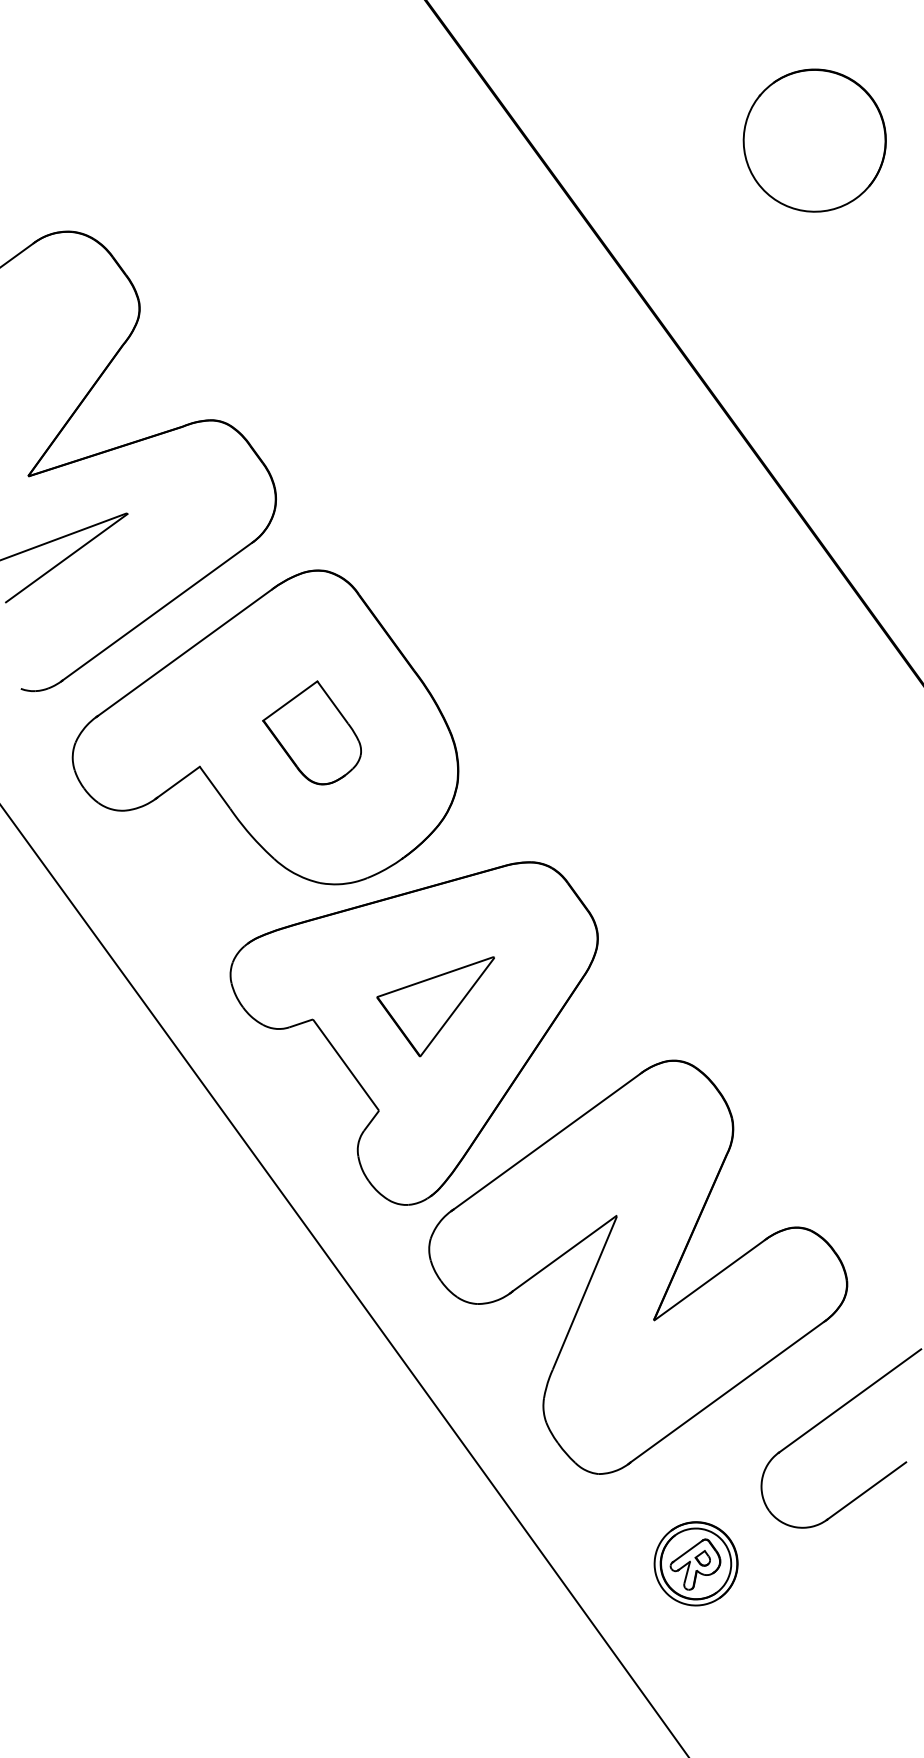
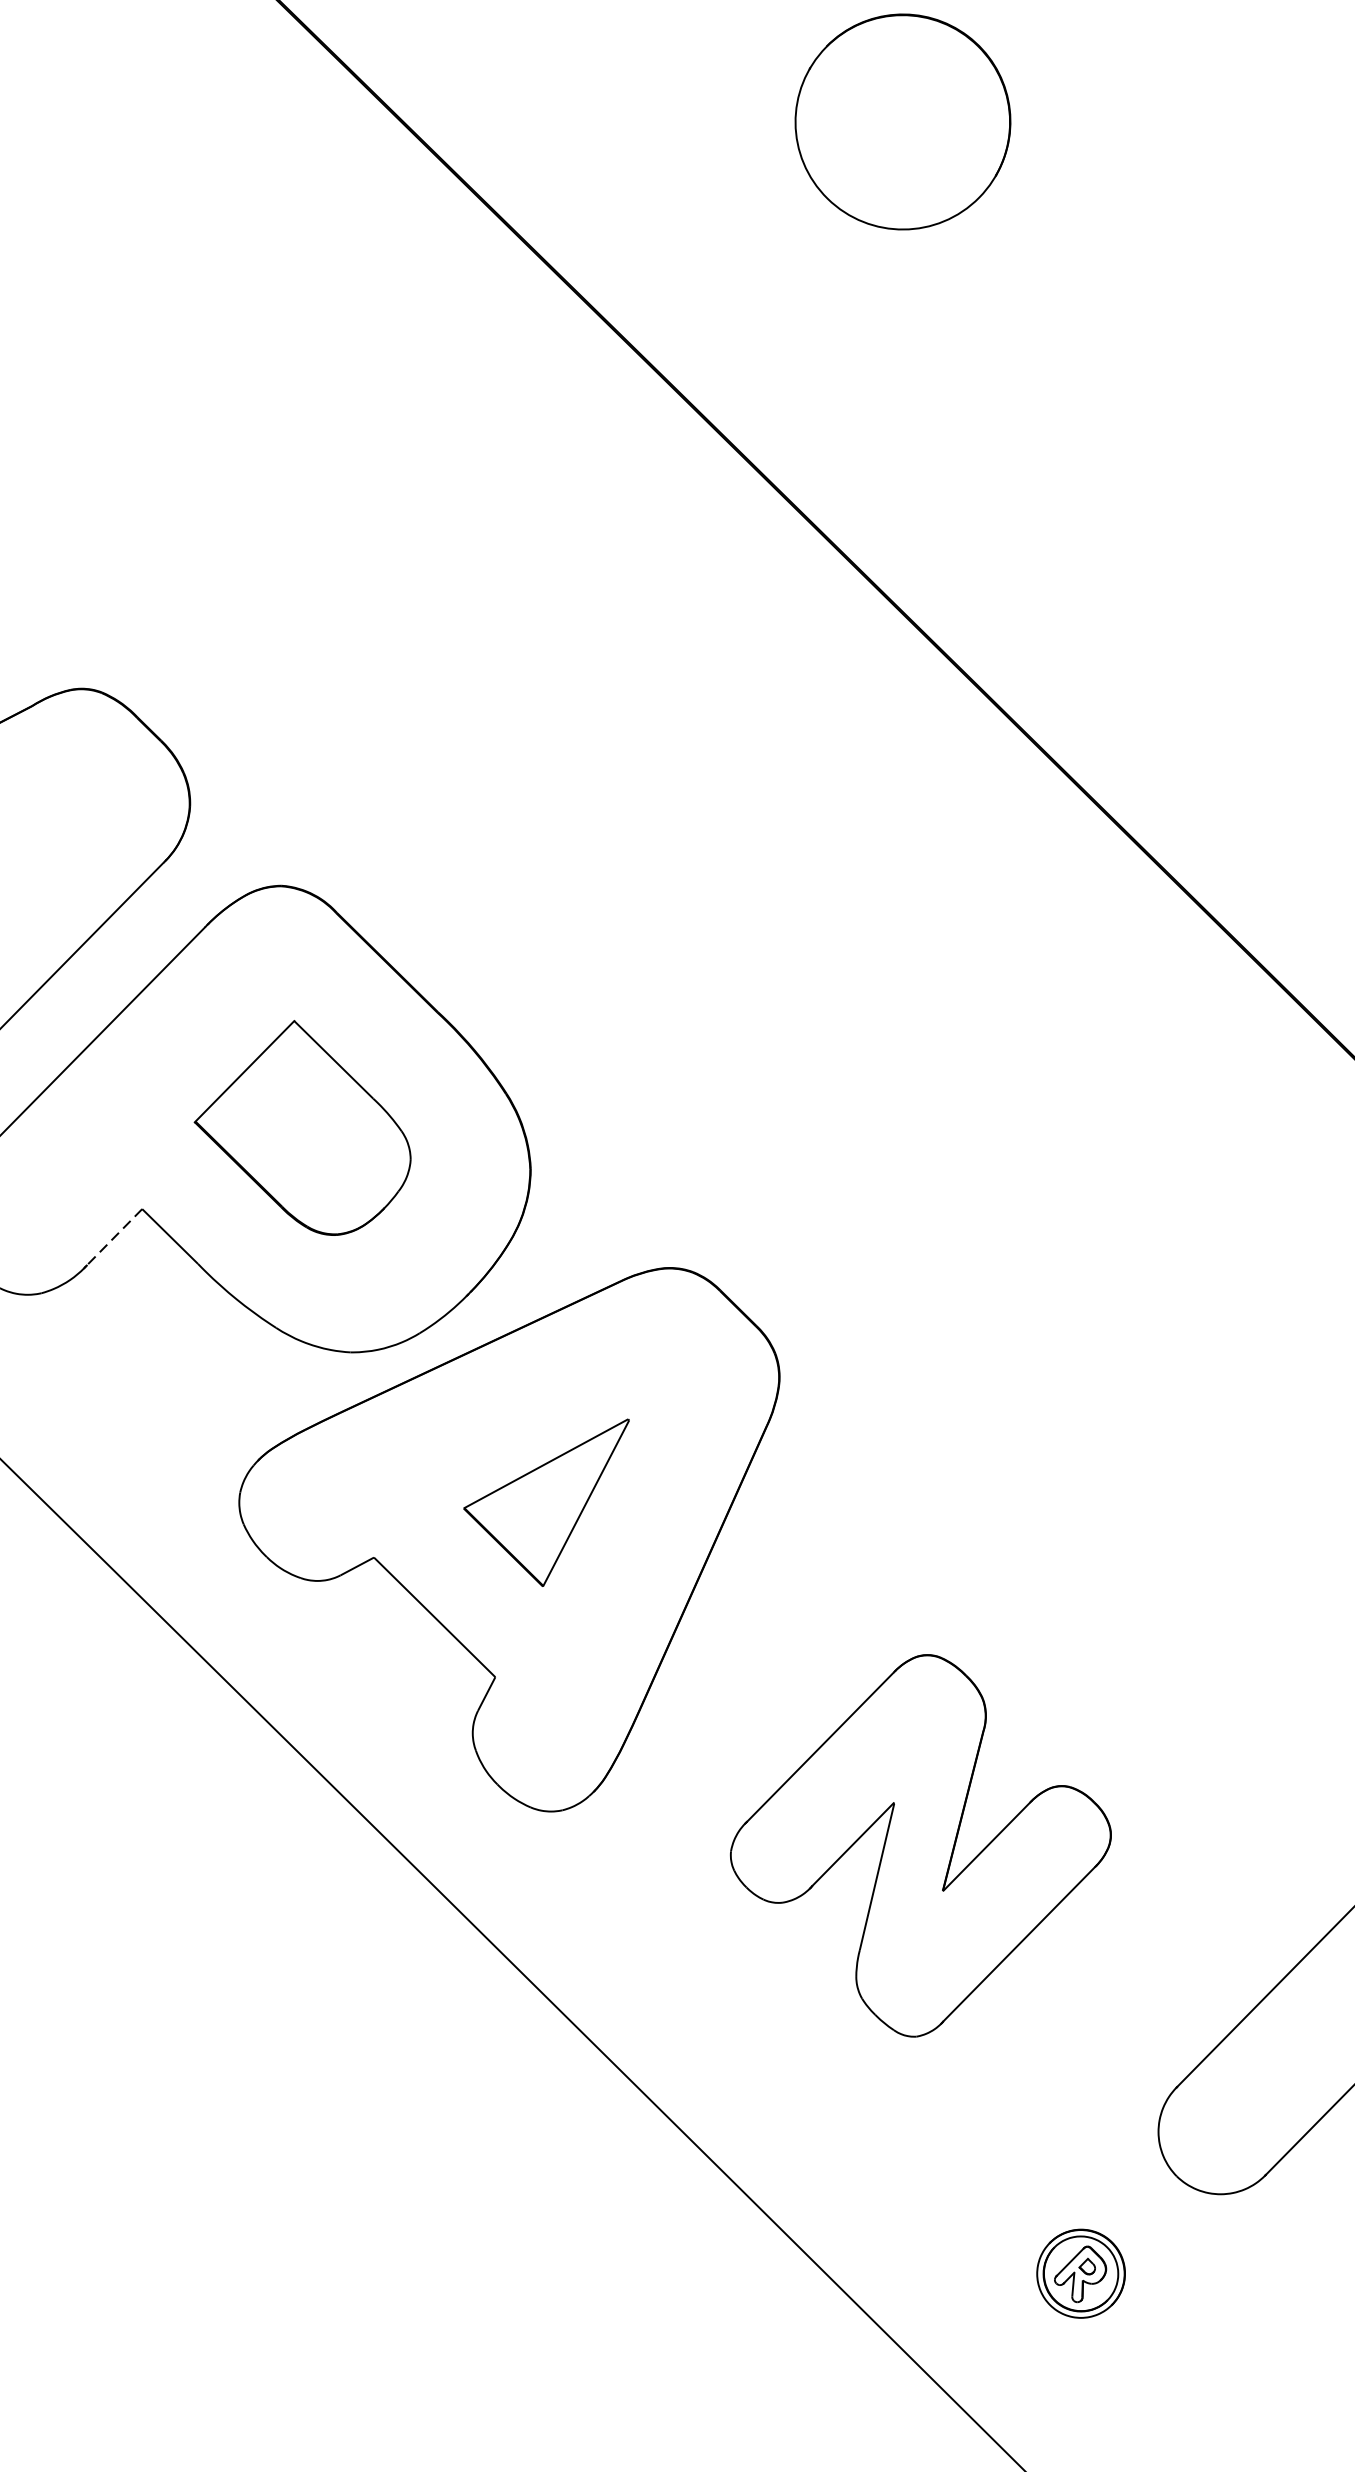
part: (311, 732) -> (300, 1130), size x1.4
line: (178, 782) -> (114, 1237), solid -> dashed
part: (638, 1266) -> (921, 1844), size x0.6
part: (695, 1563) -> (1080, 2273), size x0.7

